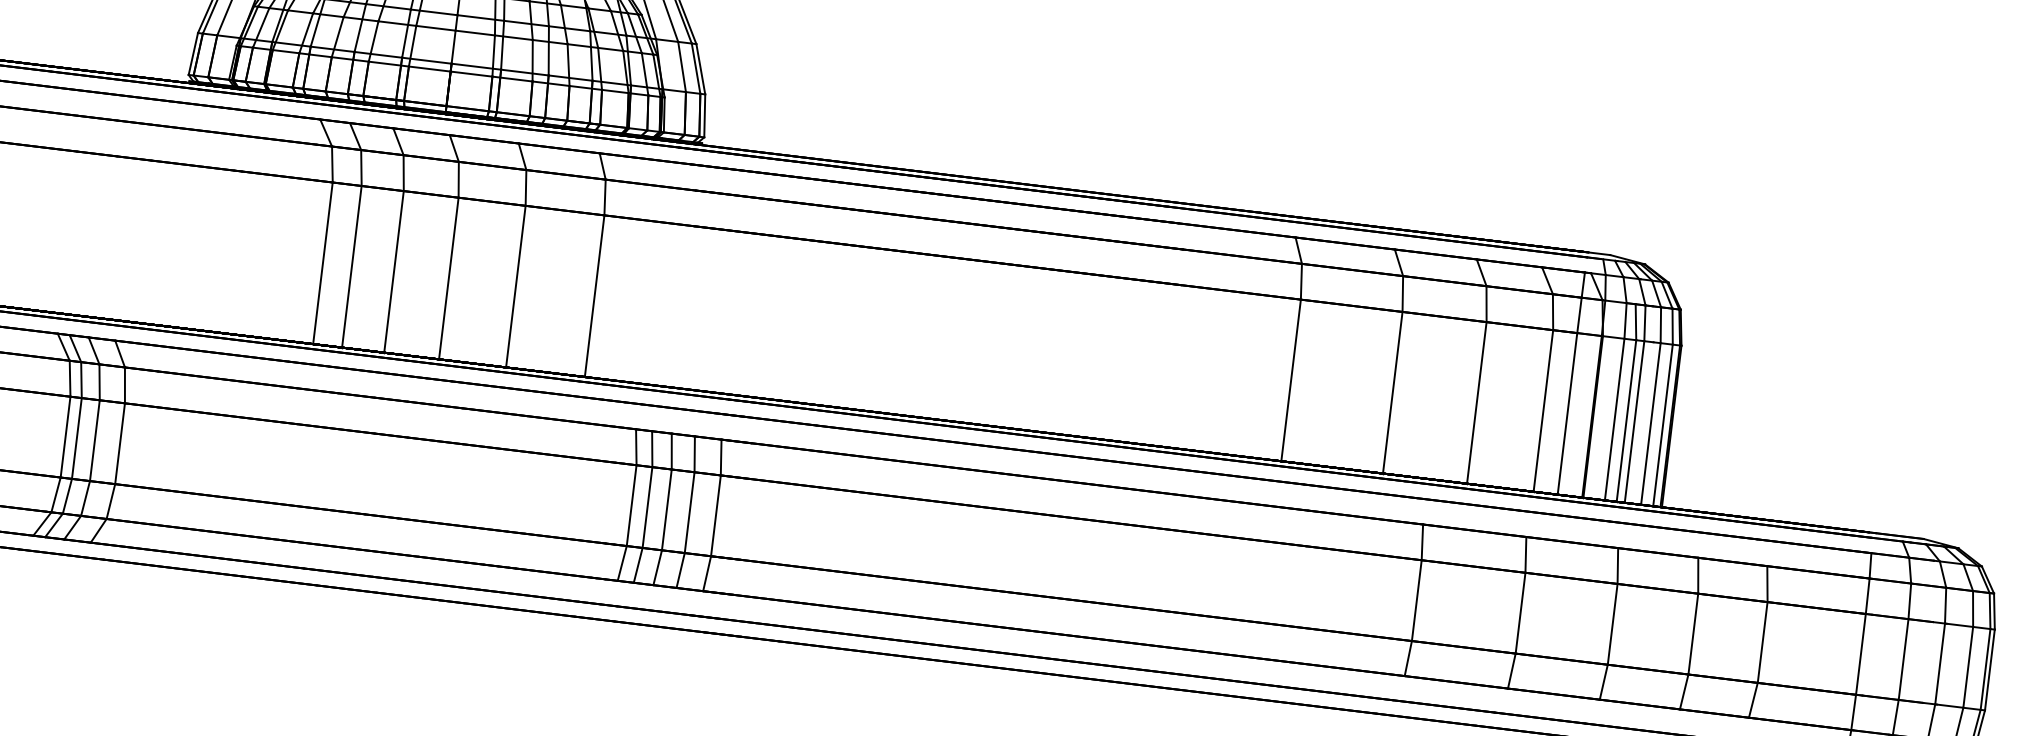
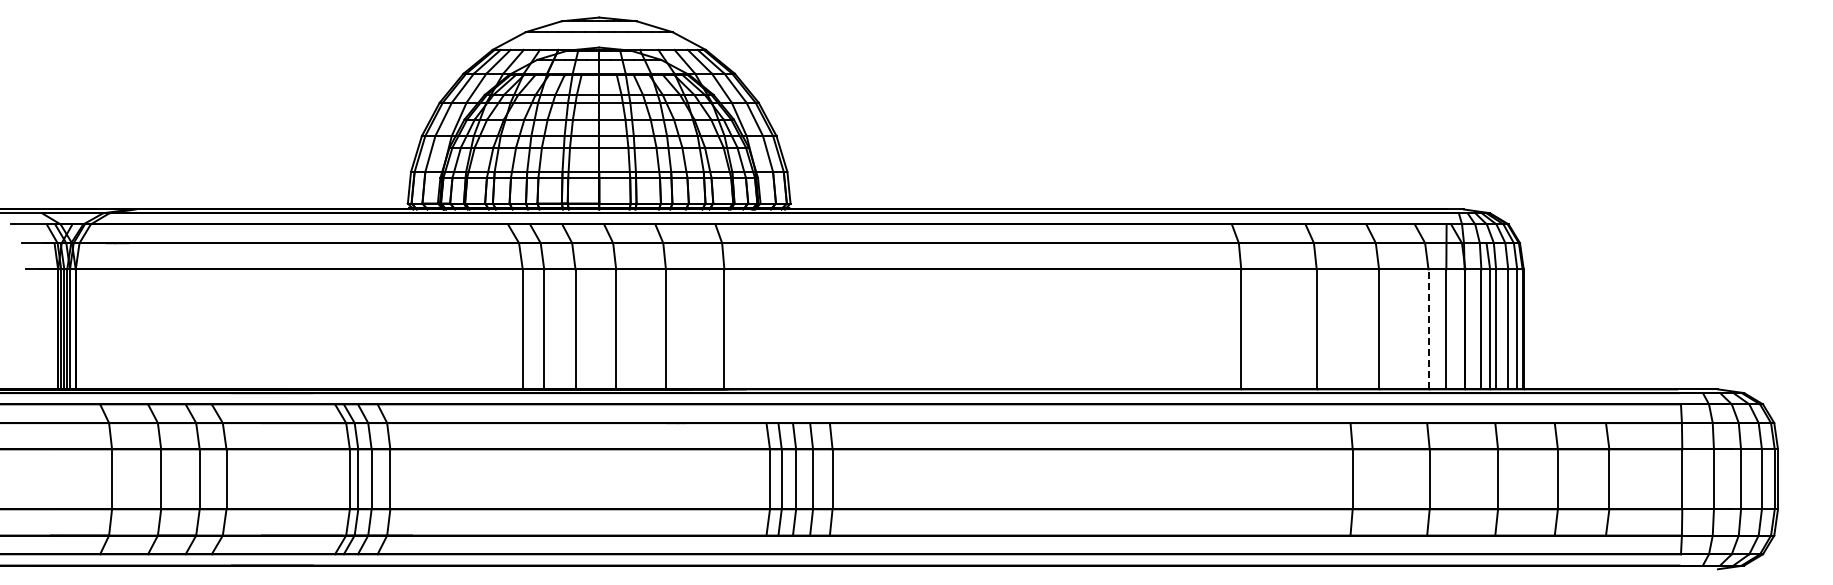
line: (1543, 411) -> (1428, 329), solid -> dashed

